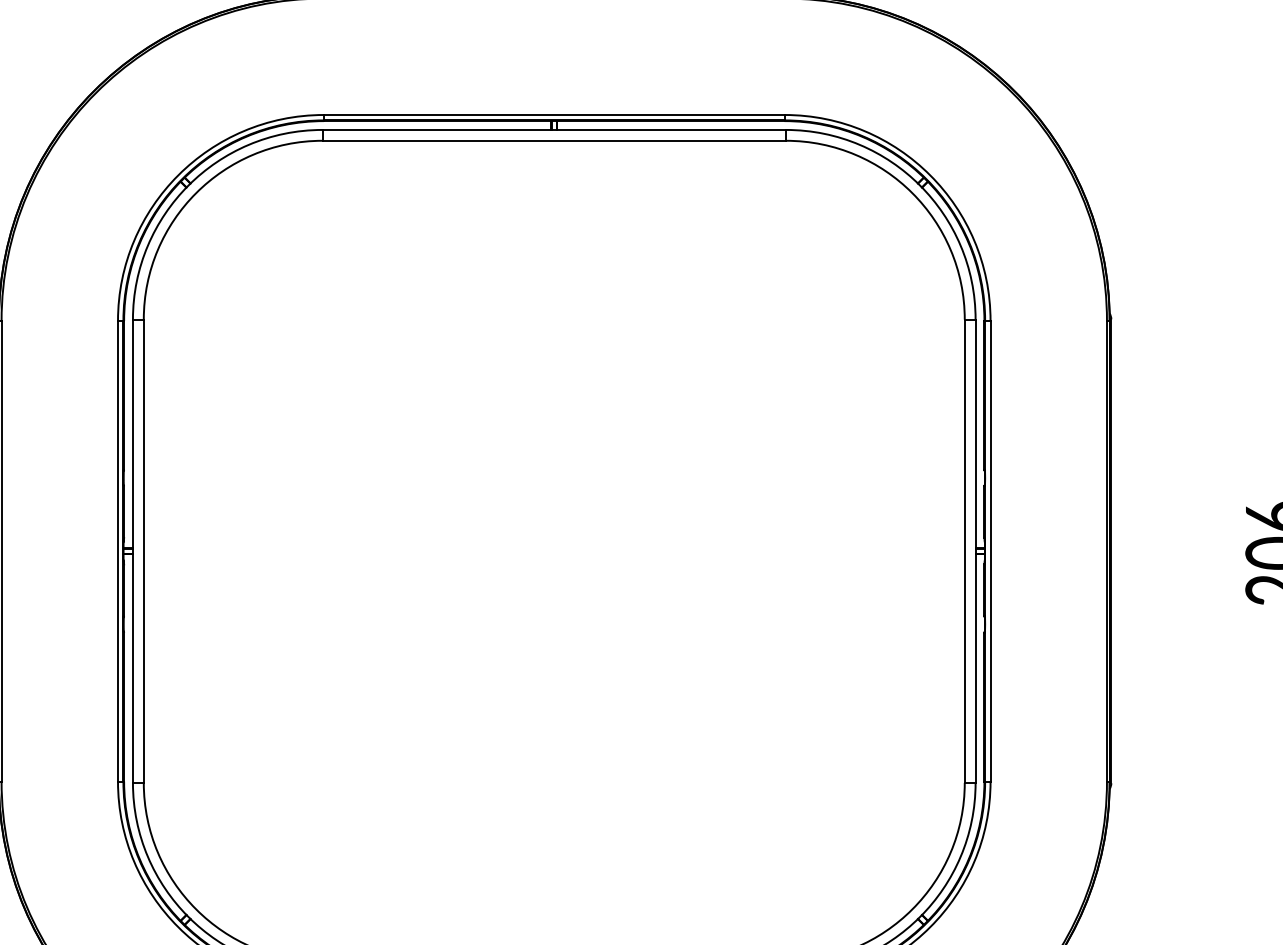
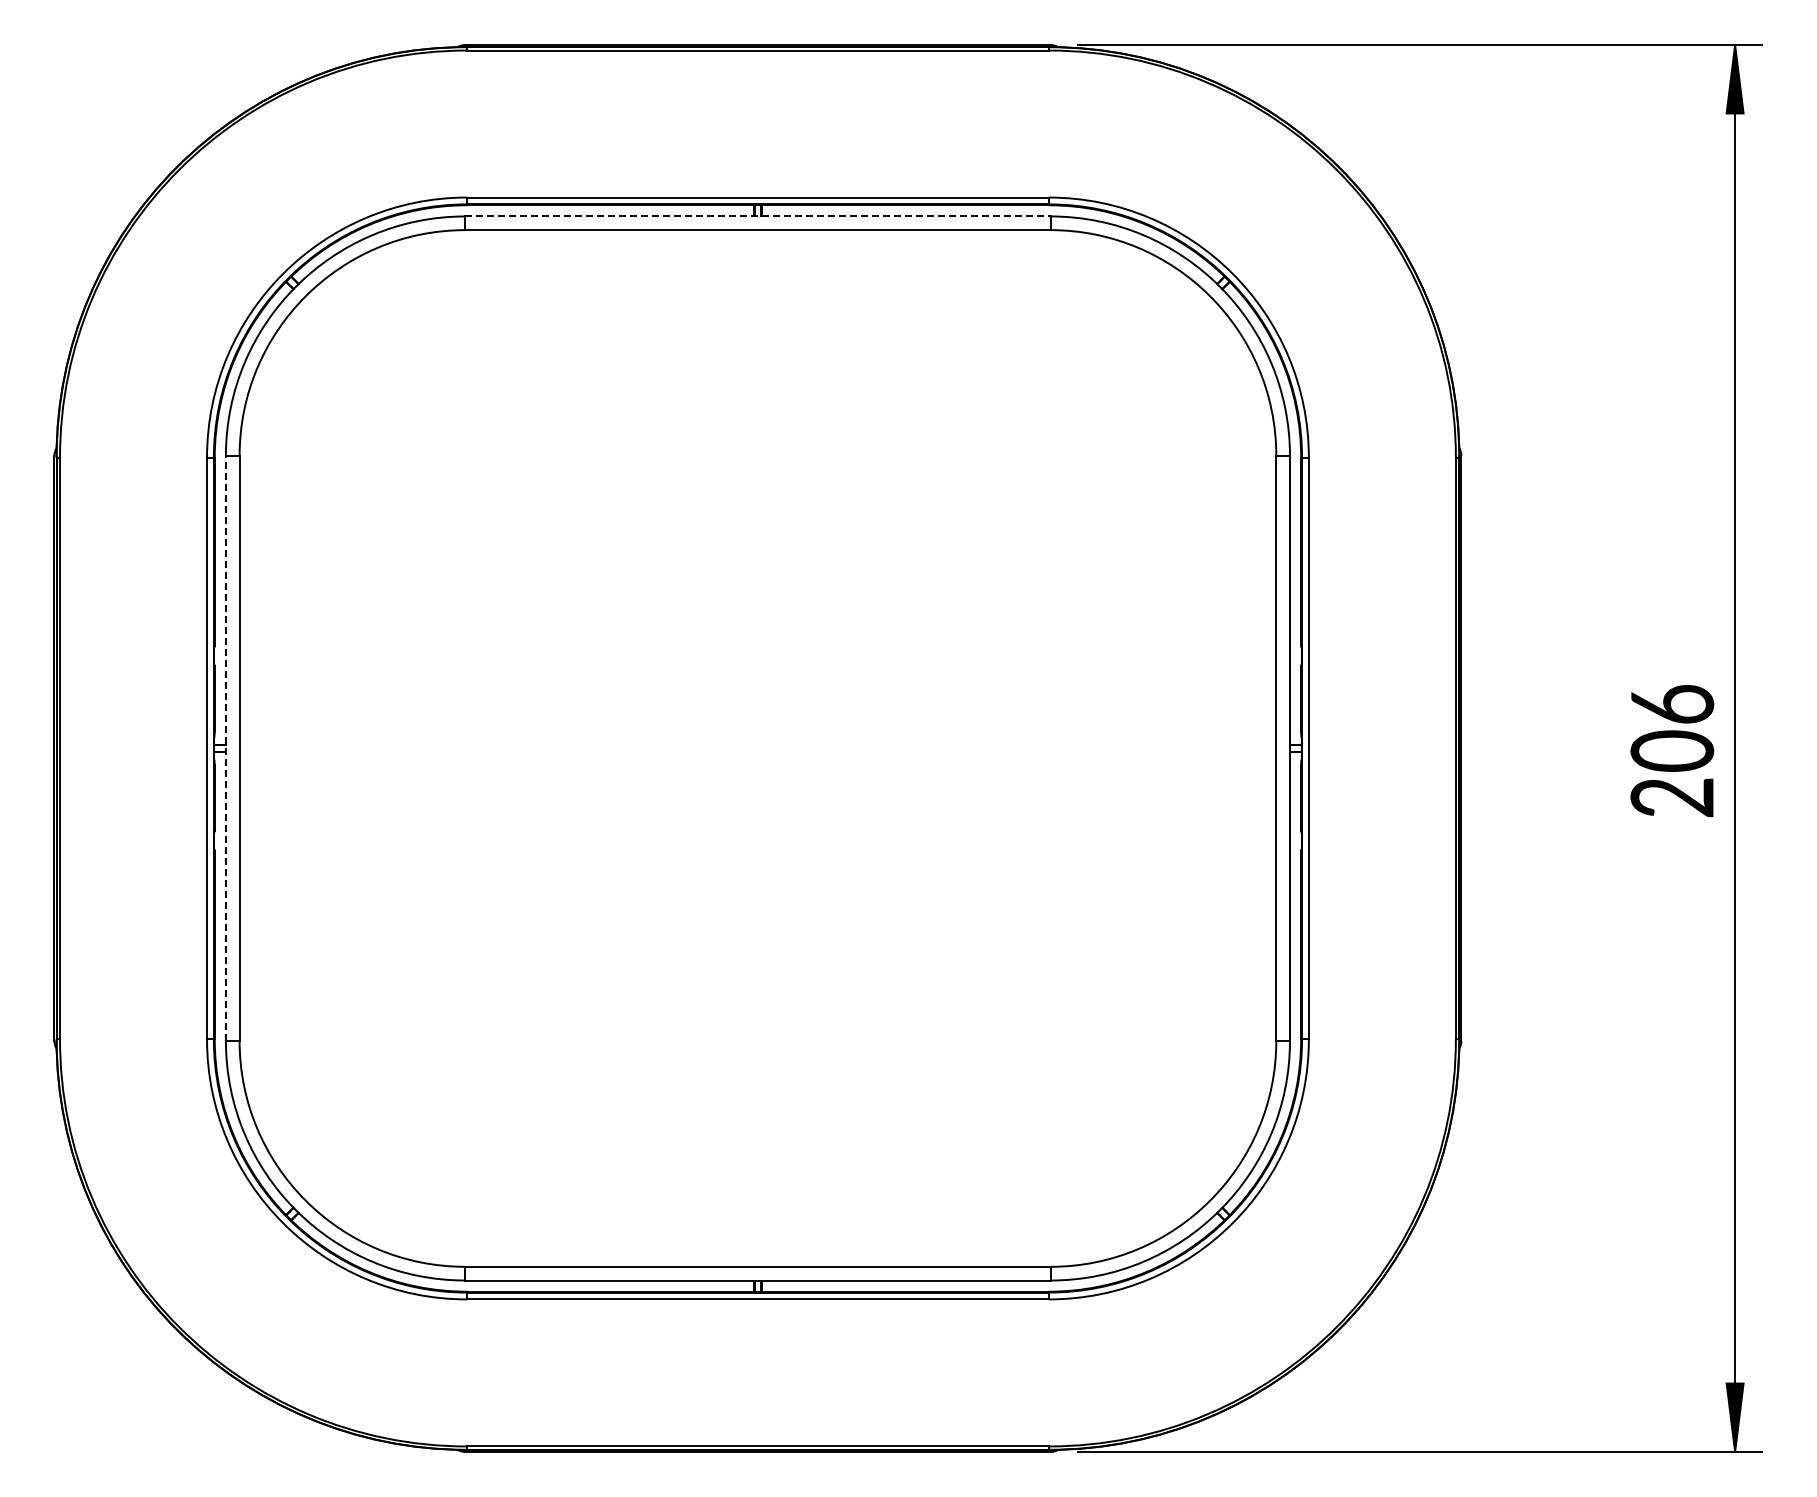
line: (553, 129) -> (757, 216), solid -> dashed
line: (132, 551) -> (225, 748), solid -> dashed

